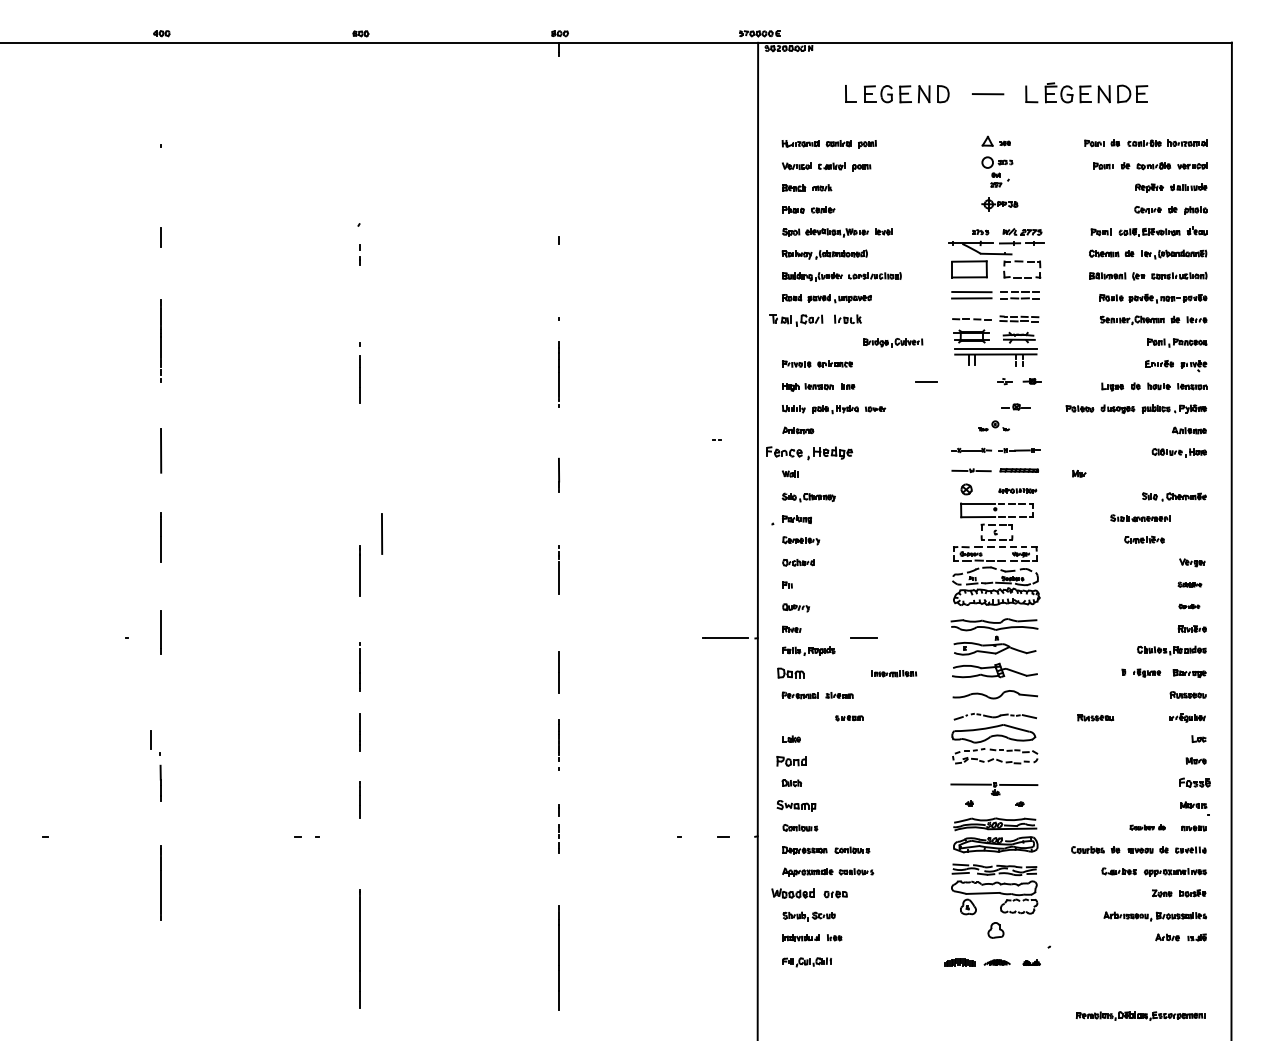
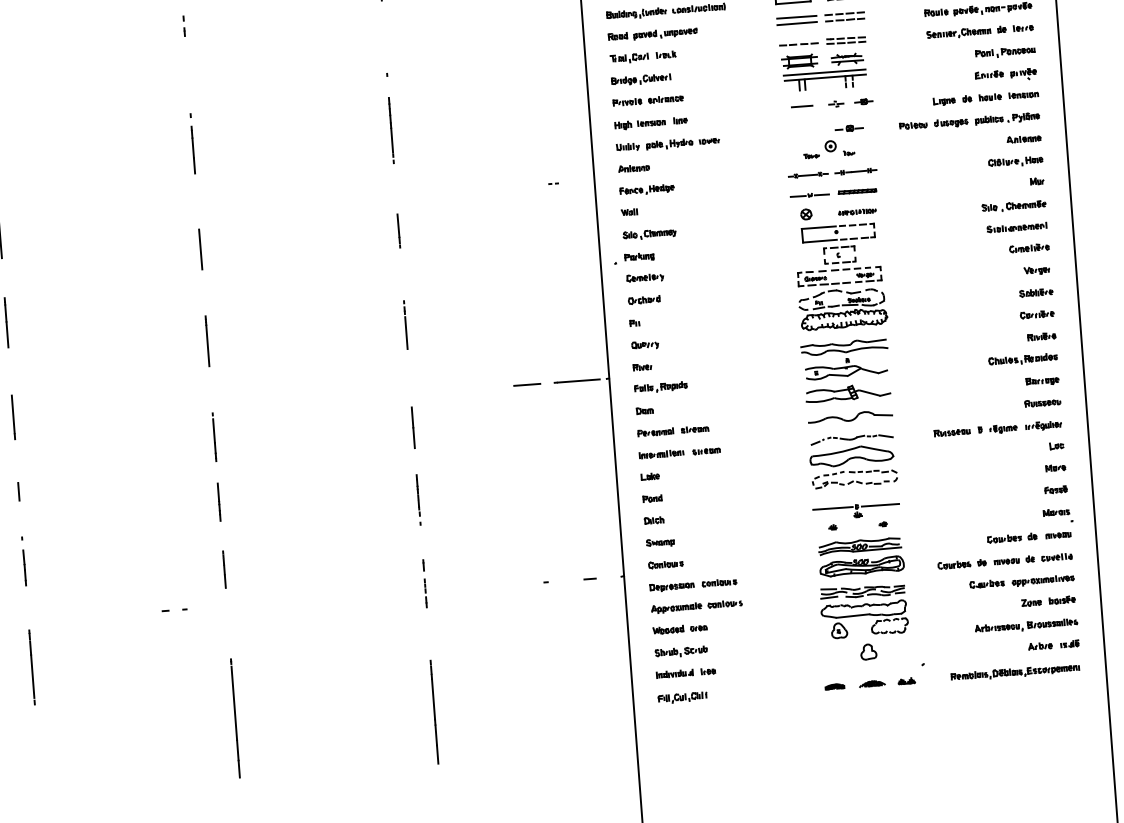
part: (815, 320) -> (642, 57), size x0.71
part: (893, 342) -> (641, 79), moved
line: (926, 381) -> (802, 106), moved
part: (994, 425) -> (829, 148), size x1.67
part: (809, 452) -> (646, 189), size x0.62
part: (1079, 473) -> (1037, 181), moved
part: (1140, 518) -> (1016, 227), moved
line: (382, 533) -> (201, 248), moved
part: (1144, 539) -> (1029, 247), moved
part: (1189, 584) -> (1035, 292), size x1.43
part: (1189, 606) -> (1037, 314), size x1.67
line: (863, 637) -> (527, 383), moved
part: (790, 672) -> (644, 410), size x0.62
part: (1141, 672) -> (997, 428), moved
part: (894, 673) -> (661, 454), moved
line: (150, 739) -> (18, 491), moved
part: (791, 761) -> (652, 498), size x0.62
part: (1194, 782) -> (1055, 489), size x0.71
part: (796, 805) -> (660, 542), size x0.71
part: (1147, 827) -> (1012, 538), size x1.43
part: (809, 893) -> (679, 629), size x0.71
part: (959, 962) -> (834, 686), size x0.62
part: (1140, 1015) -> (1015, 672), moved

